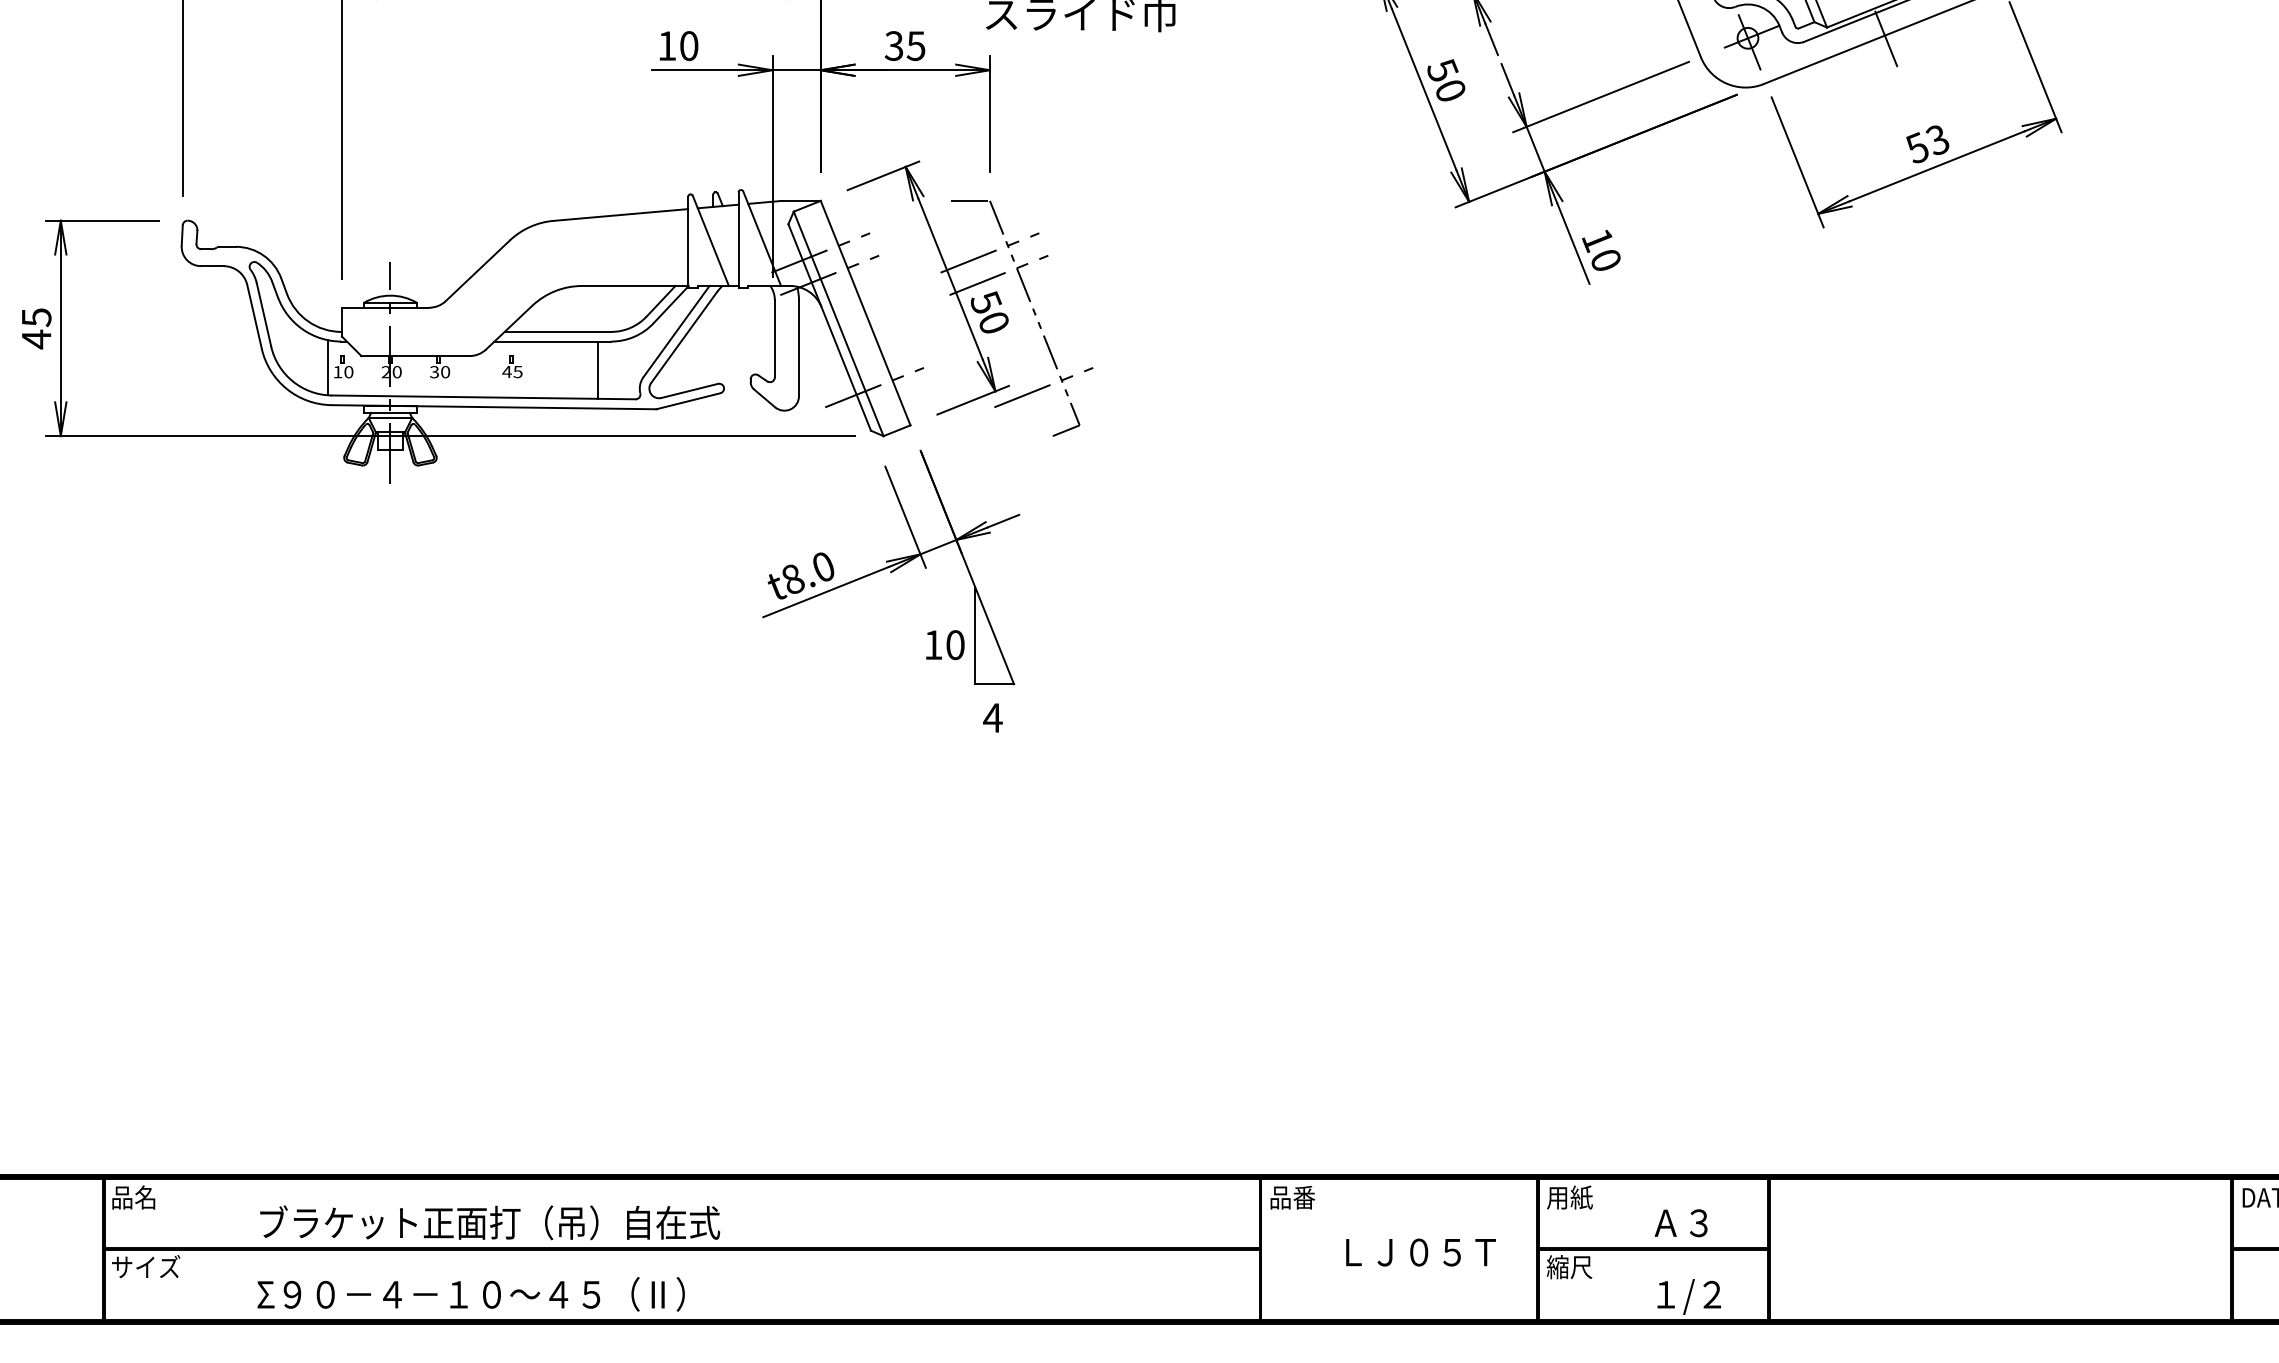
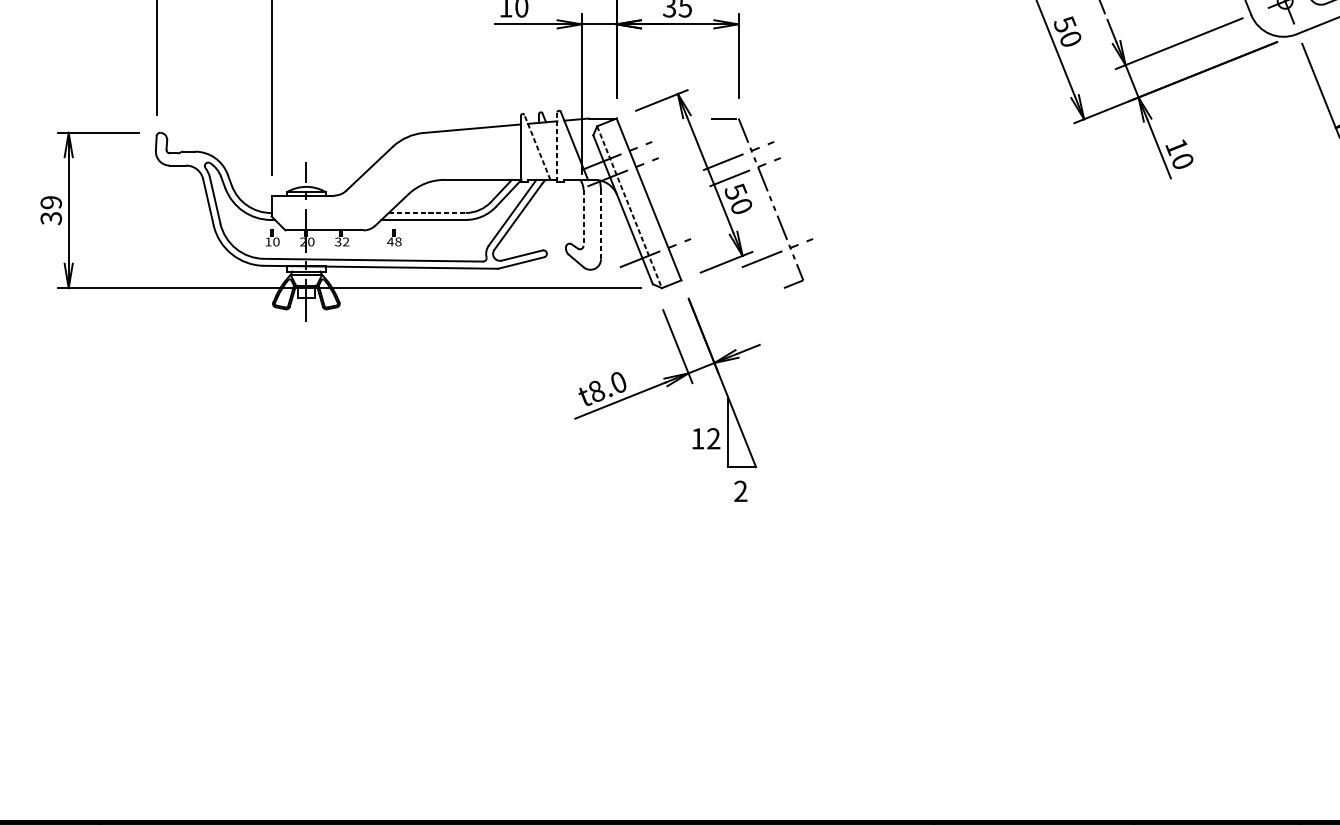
line: (738, 239) -> (557, 146), solid -> dashed
line: (710, 240) -> (537, 147), solid -> dashed
line: (838, 323) -> (629, 206), solid -> dashed
text: (36, 328) -> (51, 210), 45 -> 39
line: (558, 331) -> (427, 212), solid -> dashed
line: (774, 338) -> (583, 217), solid -> dashed
line: (799, 348) -> (601, 224), solid -> dashed
line: (327, 367) -> (261, 238), removed
line: (597, 369) -> (455, 240), removed
text: (517, 371) -> (398, 241), 45 -> 48
text: (445, 372) -> (346, 242), 30 -> 32
text: (955, 645) -> (713, 439), 10 -> 12
text: (992, 717) -> (740, 491), 4 -> 2

